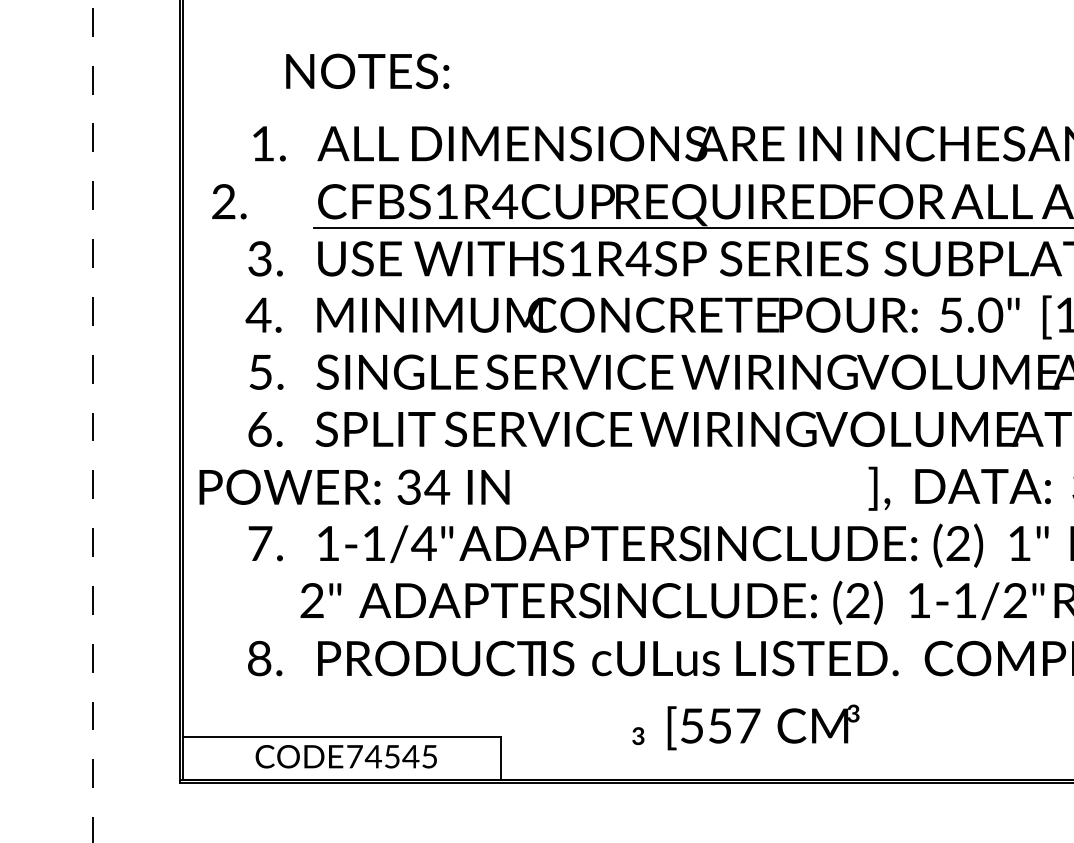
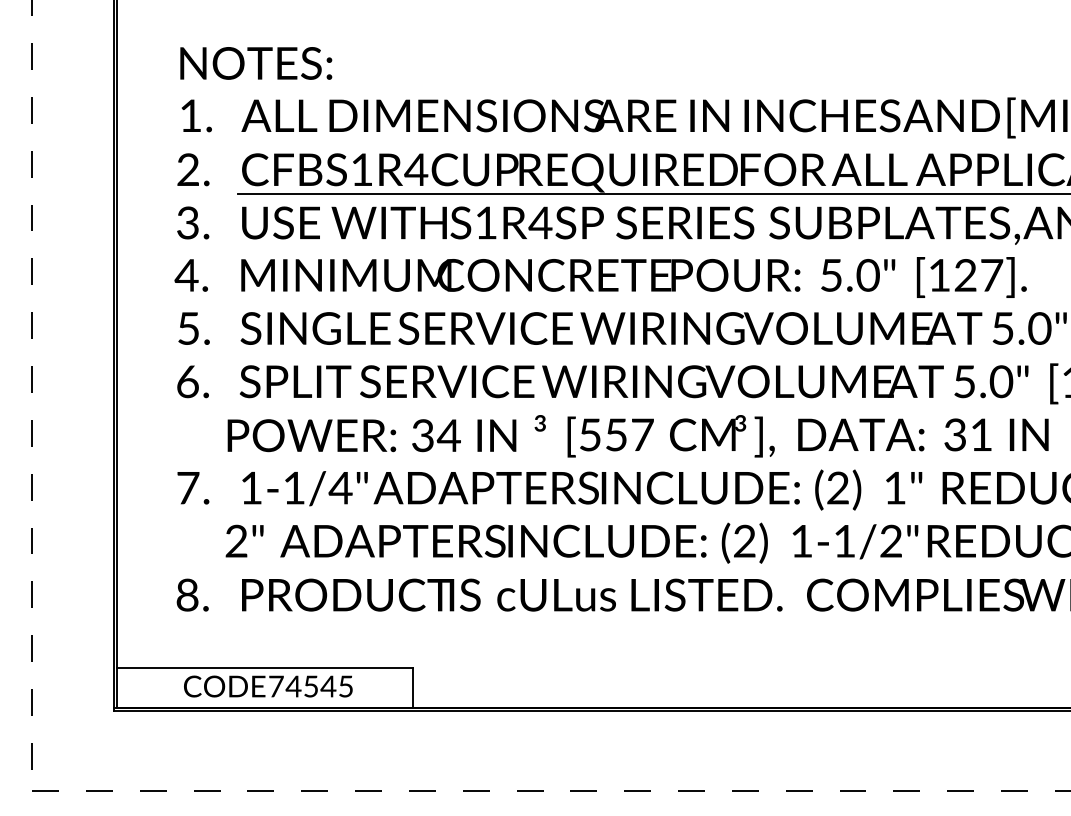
text: (367, 71) -> (256, 63), moved
text: (229, 201) -> (193, 169), moved
text: (354, 487) -> (371, 435), moved
text: (763, 727) -> (656, 436), moved
text: (637, 736) -> (539, 423), moved

